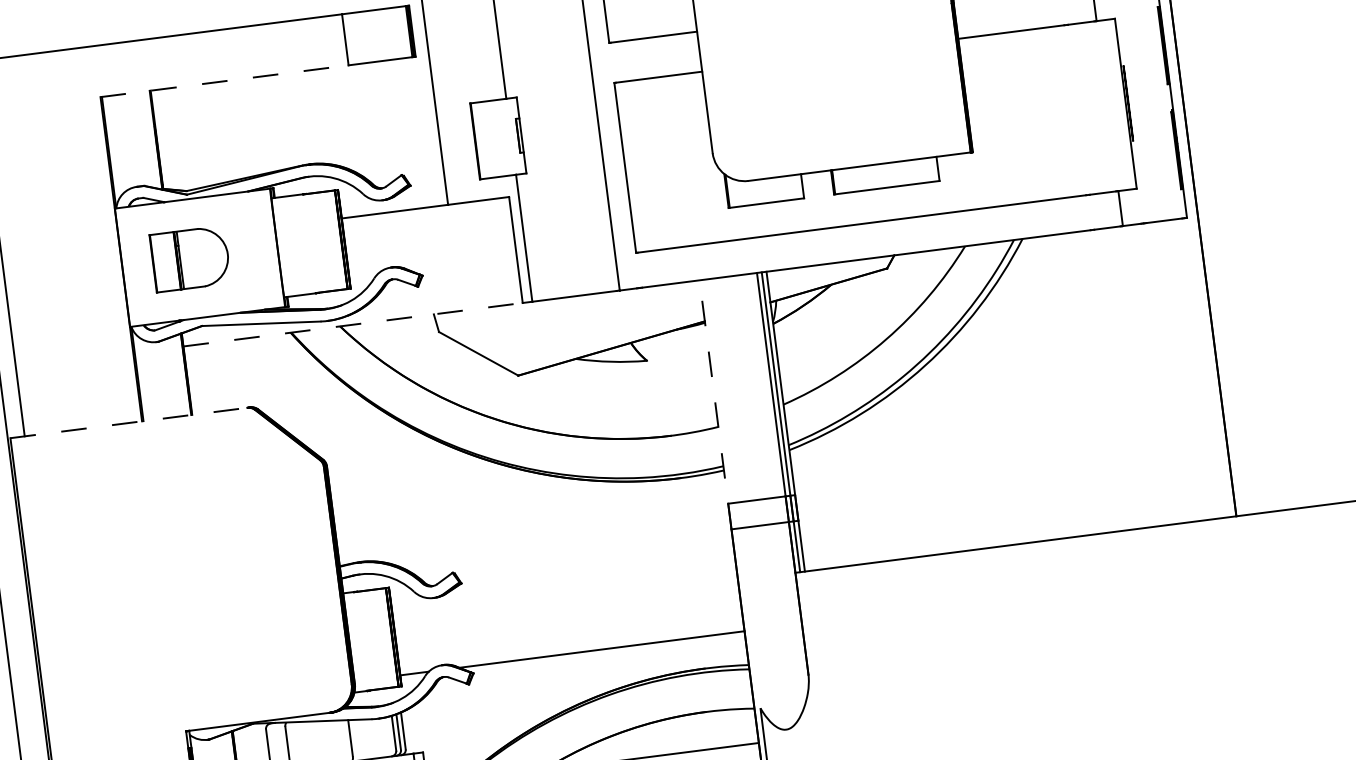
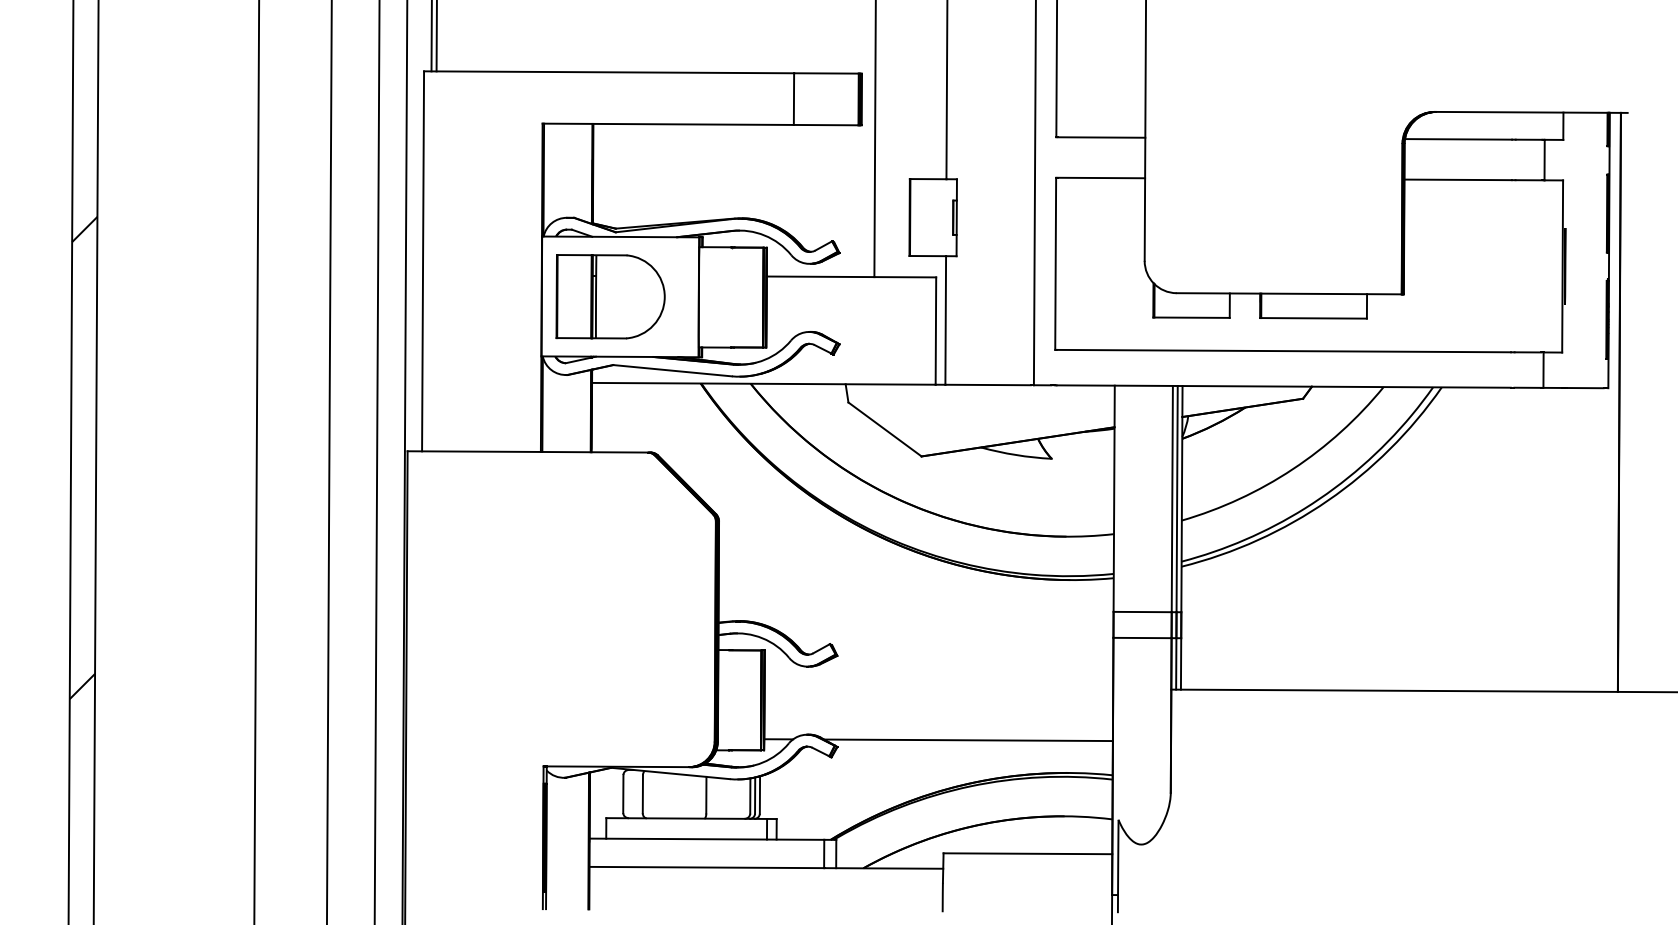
line: (224, 81) -> (668, 124), dashed -> solid
part: (190, 258) -> (610, 296), size x1.43
line: (352, 324) -> (763, 383), dashed -> solid
line: (715, 404) -> (1114, 511), dashed -> solid
line: (129, 422) -> (528, 451), dashed -> solid

